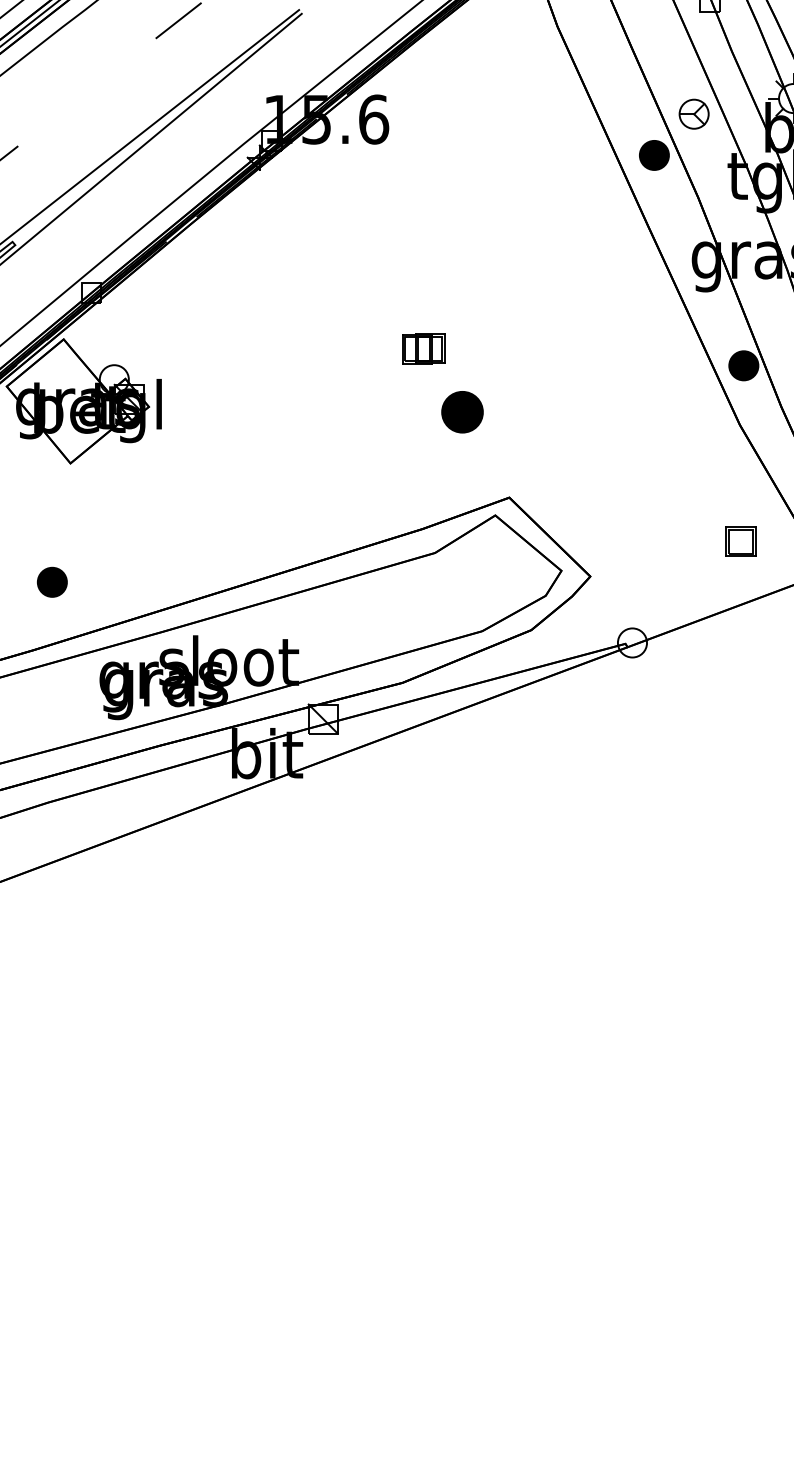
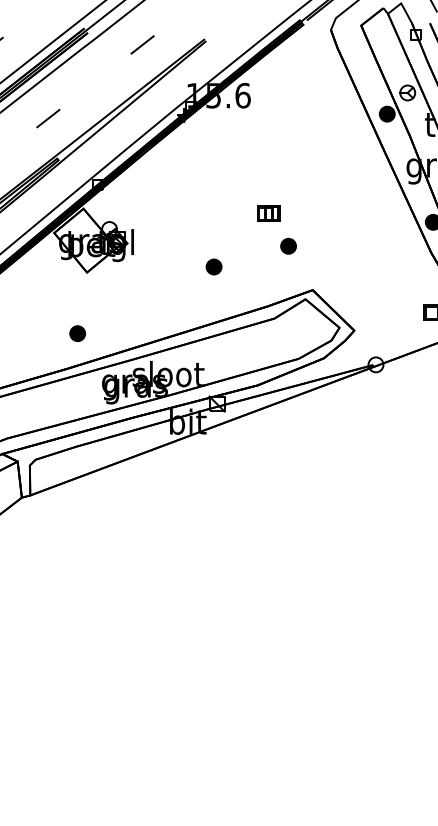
part: (462, 412) -> (288, 246), size x0.71
part: (316, 451) -> (213, 266), added

